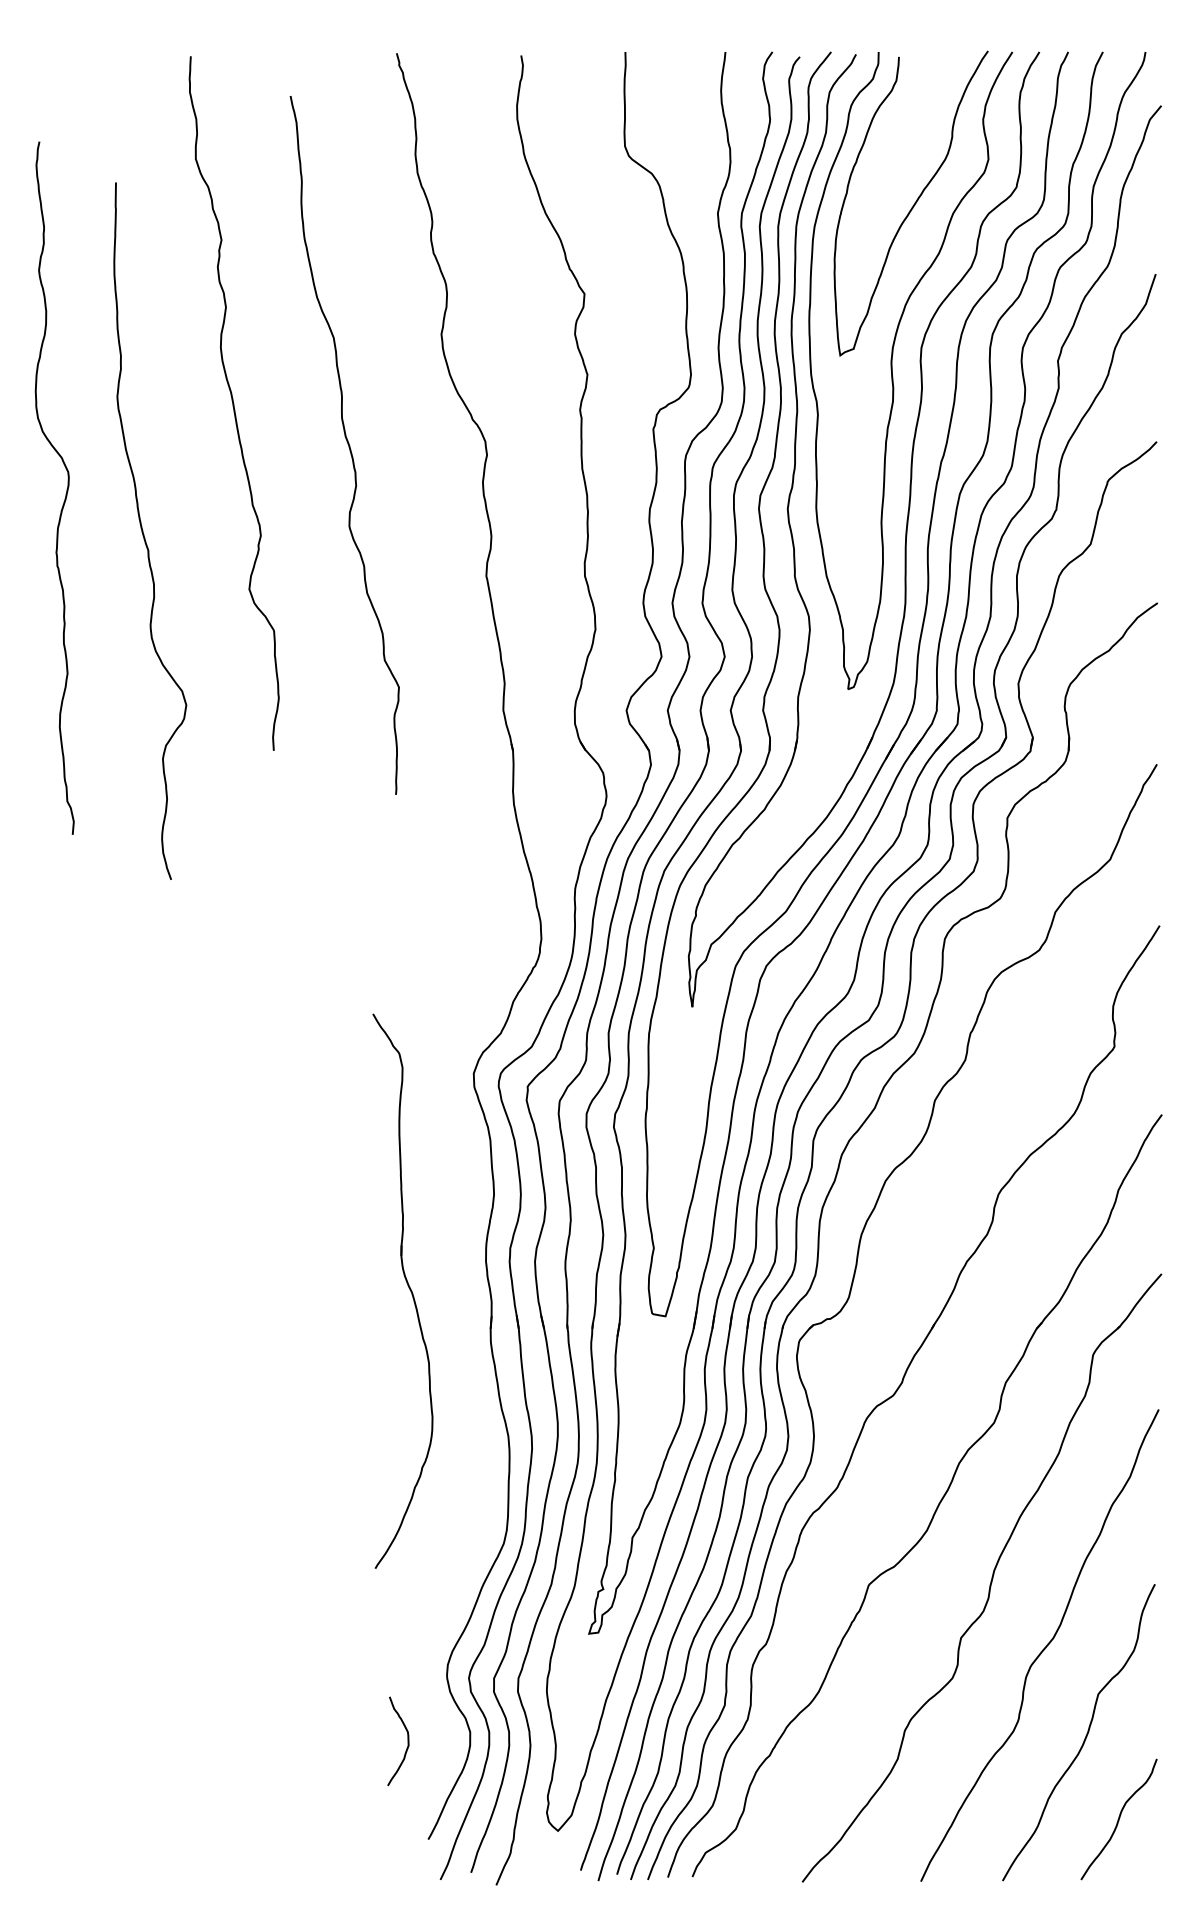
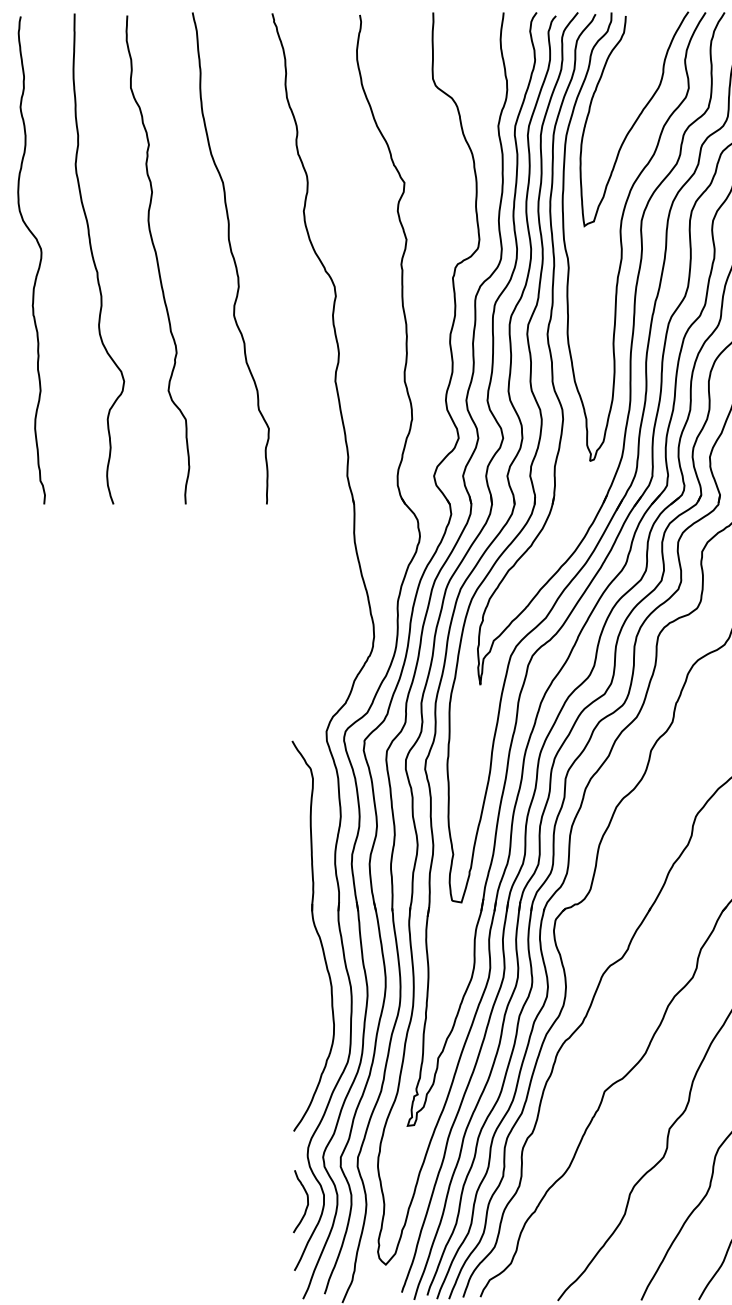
curve: (347, 444) -> (232, 257), moved
curve: (66, 489) -> (39, 261), moved
curve: (143, 530) -> (94, 258), moved
part: (408, 1287) -> (317, 933), moved
curve: (407, 1741) -> (307, 1201), moved

